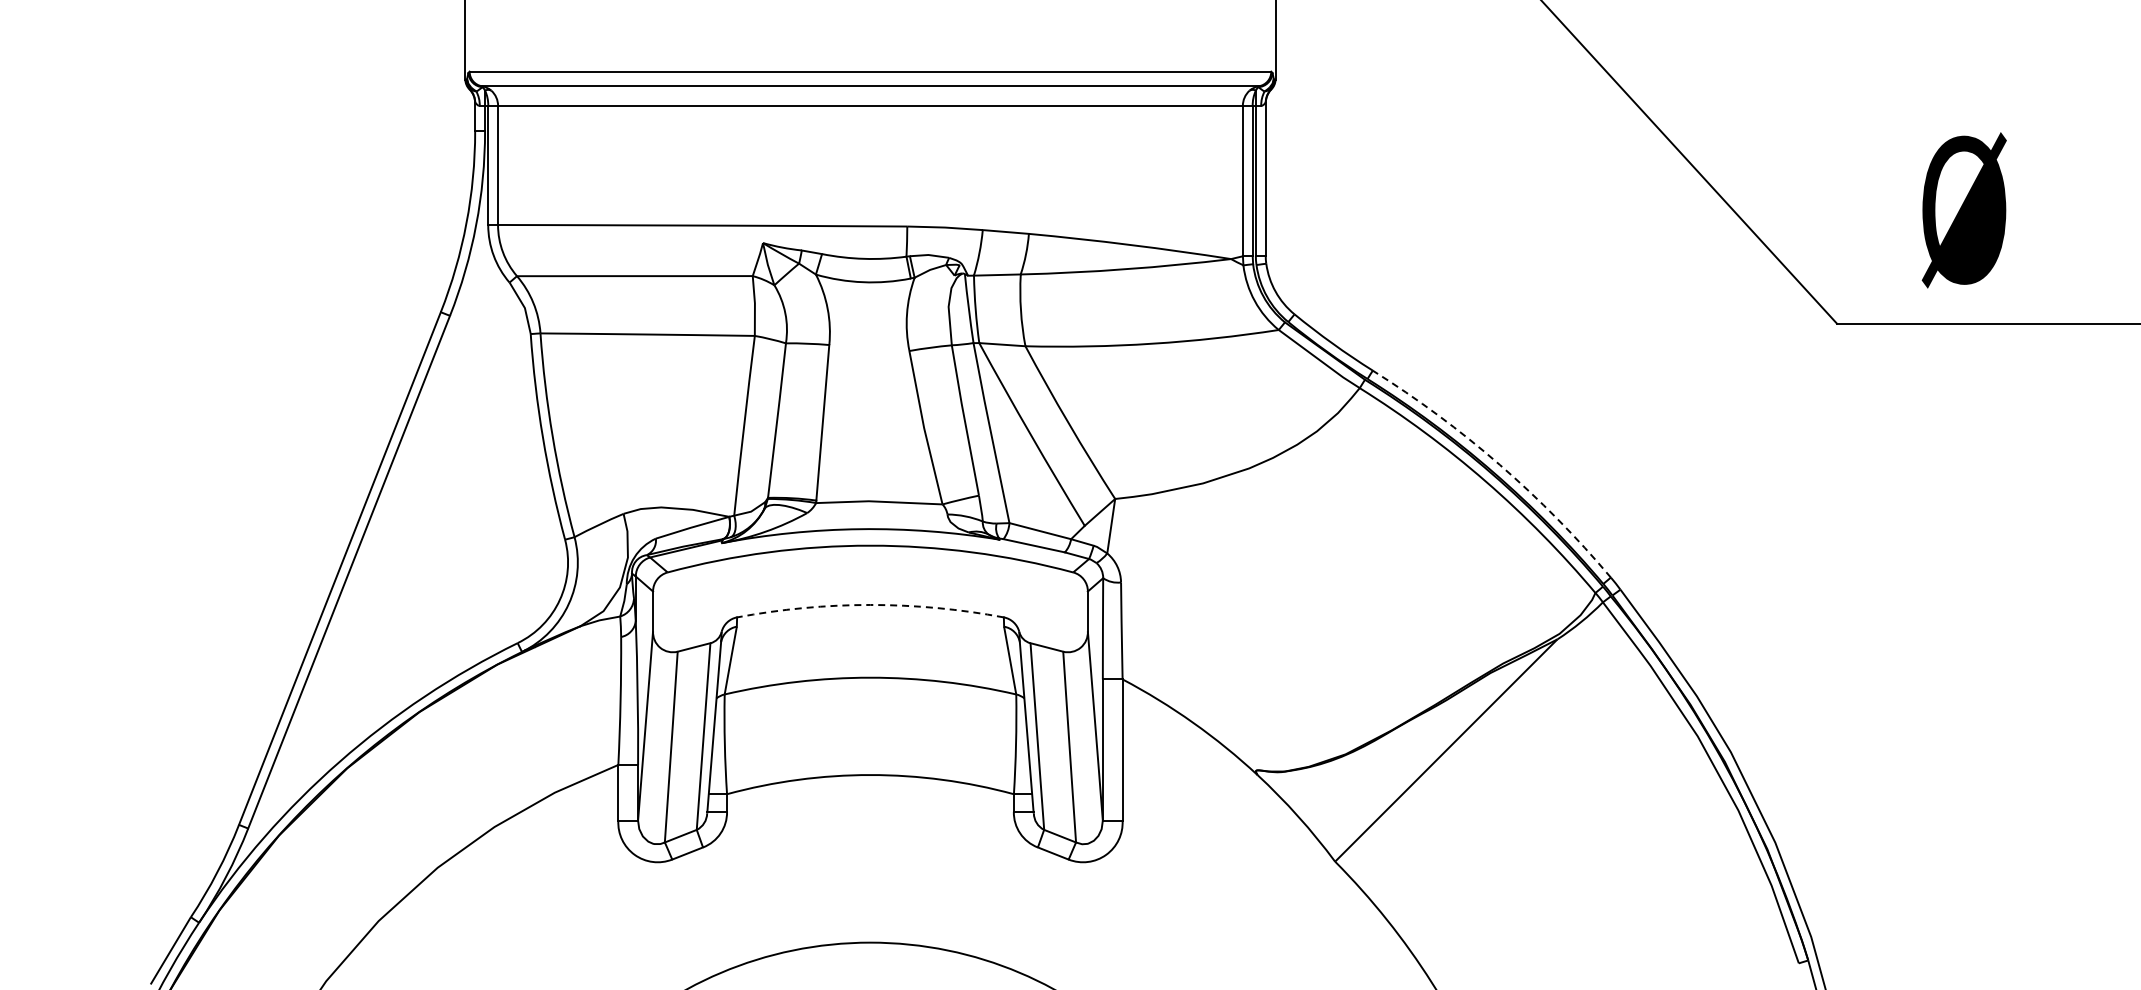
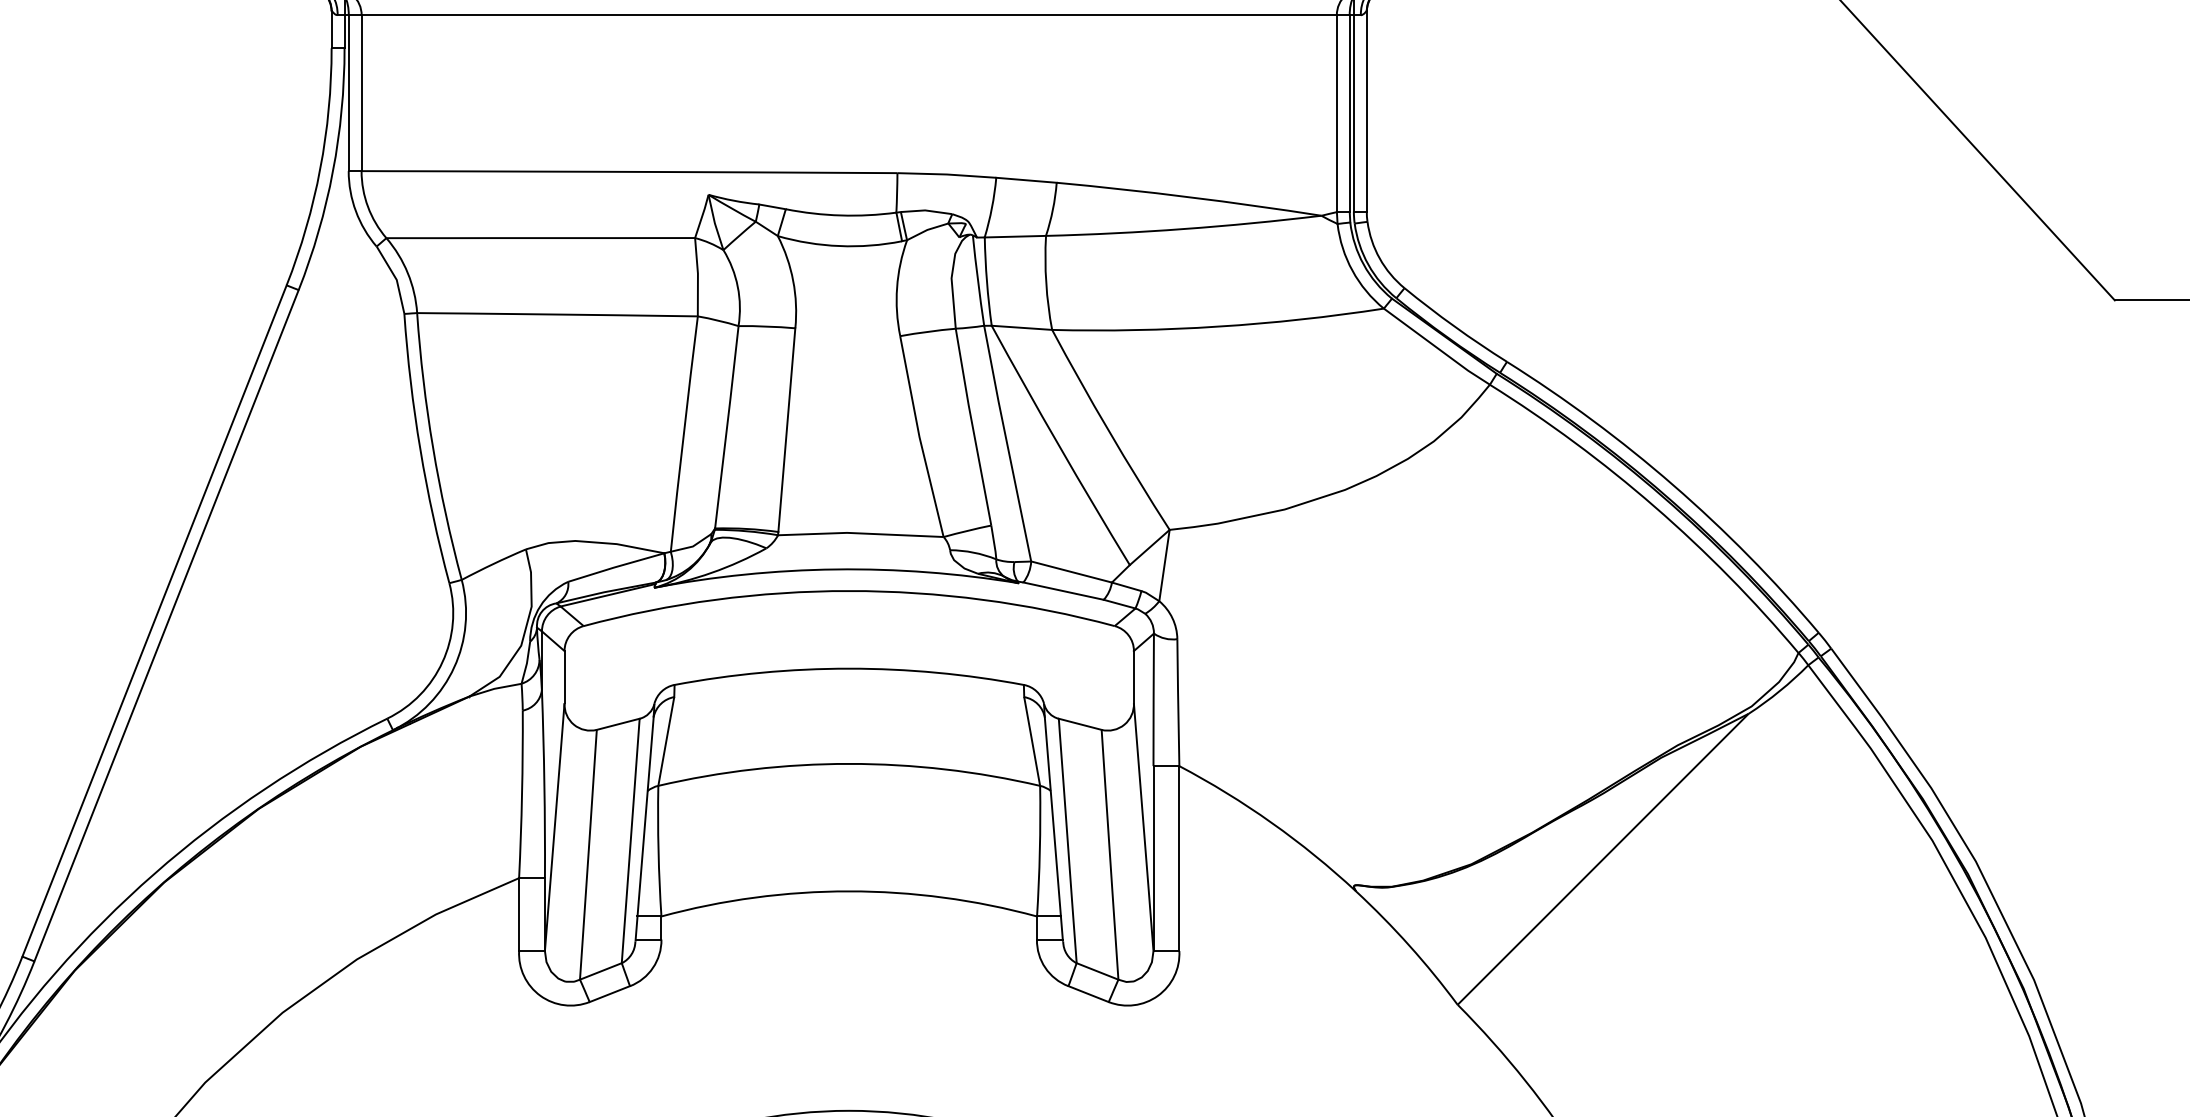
arc: (1499, 464) -> (1672, 484), dashed -> solid
arc: (870, 604) -> (849, 668), dashed -> solid

